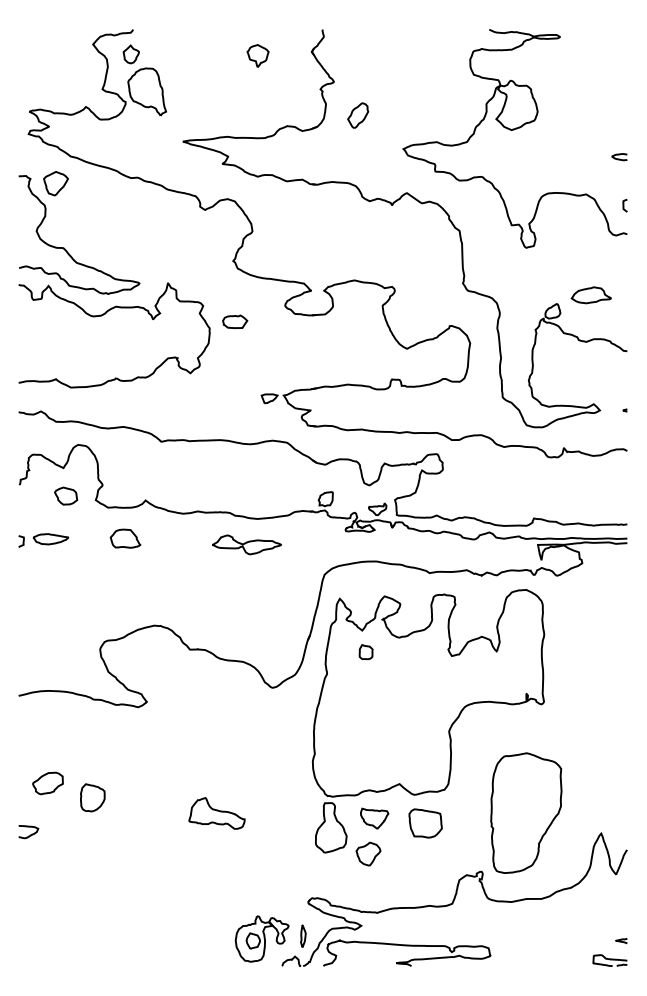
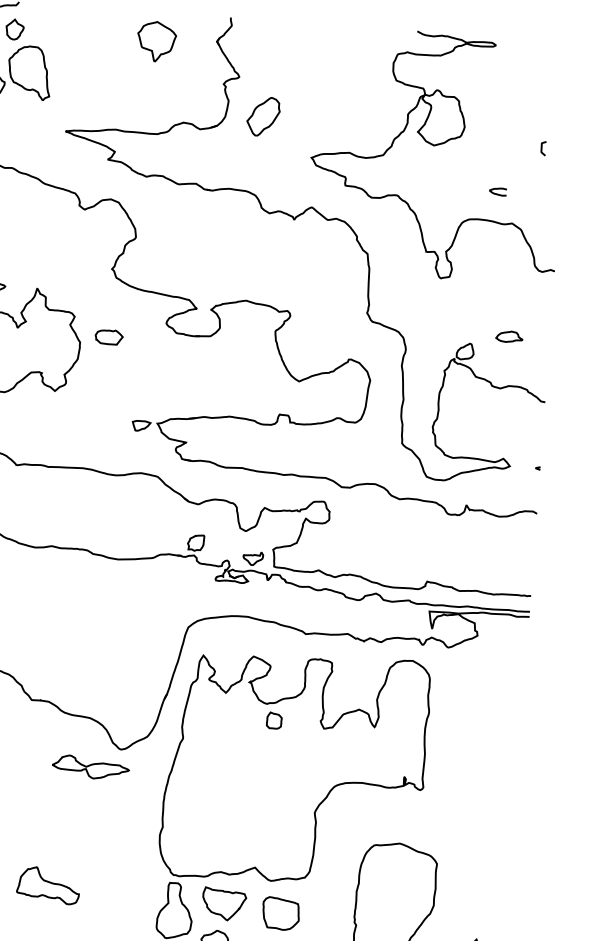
part: (257, 55) -> (156, 41), size x1.6
part: (358, 115) -> (264, 116), size x1.4
curve: (619, 158) -> (497, 193), moved
curve: (624, 205) -> (542, 148), moved
part: (590, 295) -> (508, 336), size x0.6
part: (246, 544) -> (90, 767), moved
part: (365, 652) -> (273, 721), moved
part: (374, 818) -> (224, 904), size x1.4

